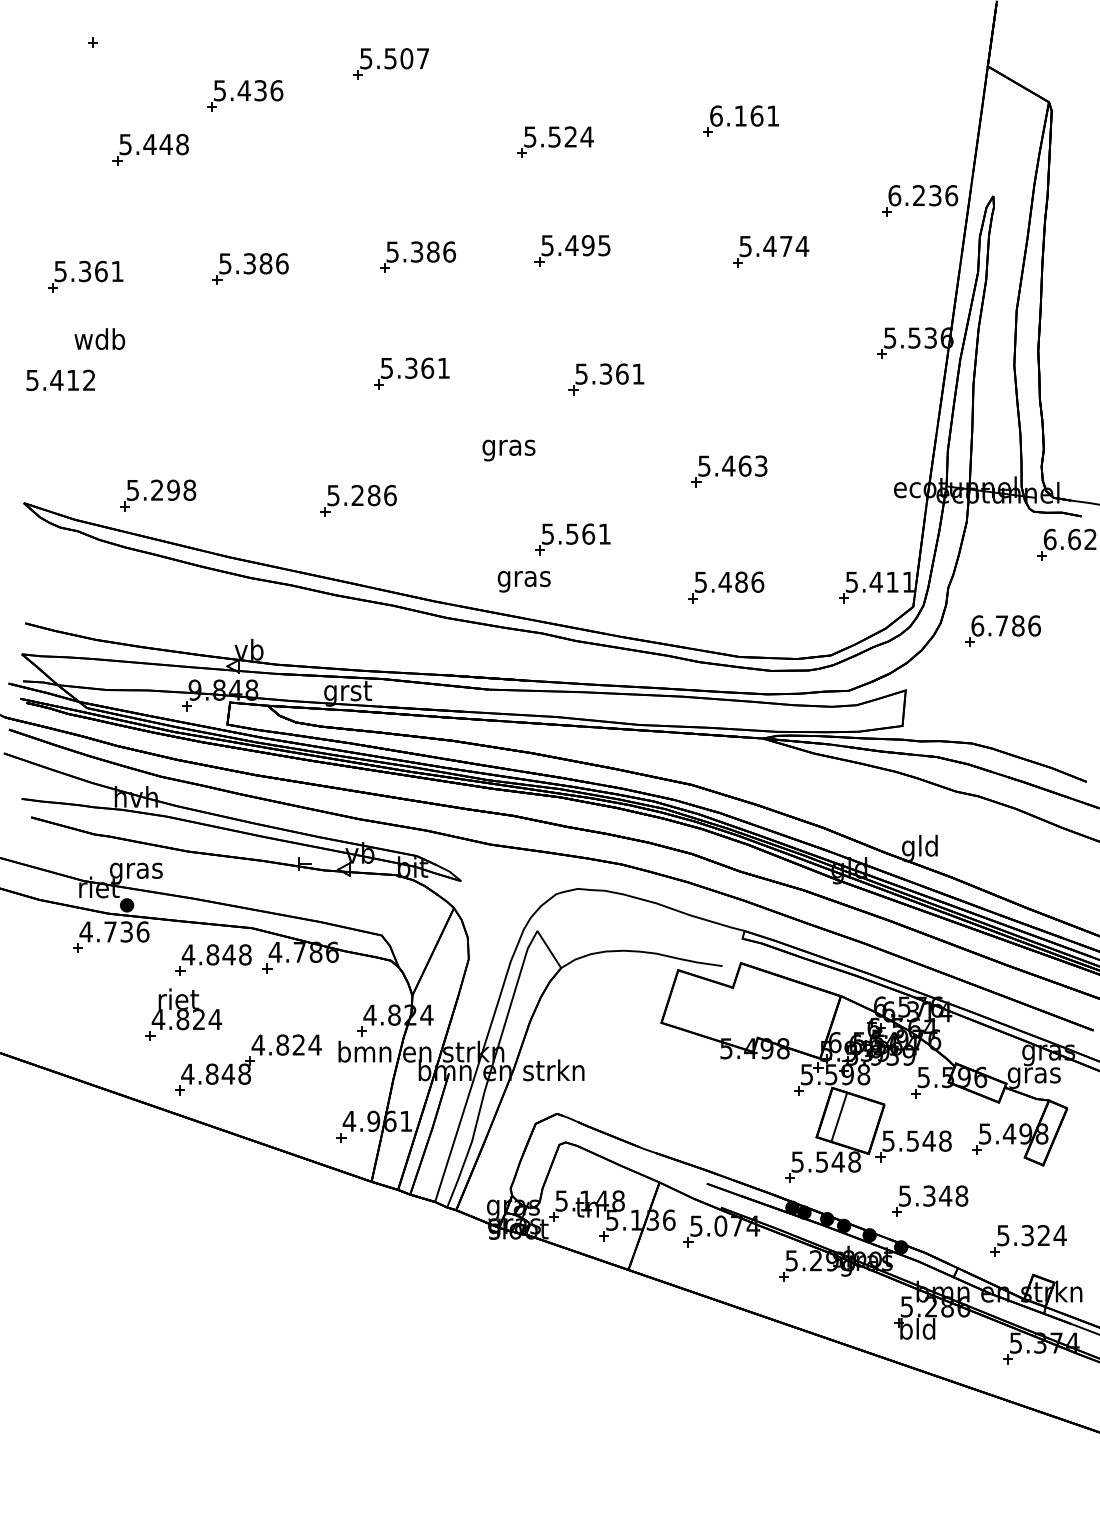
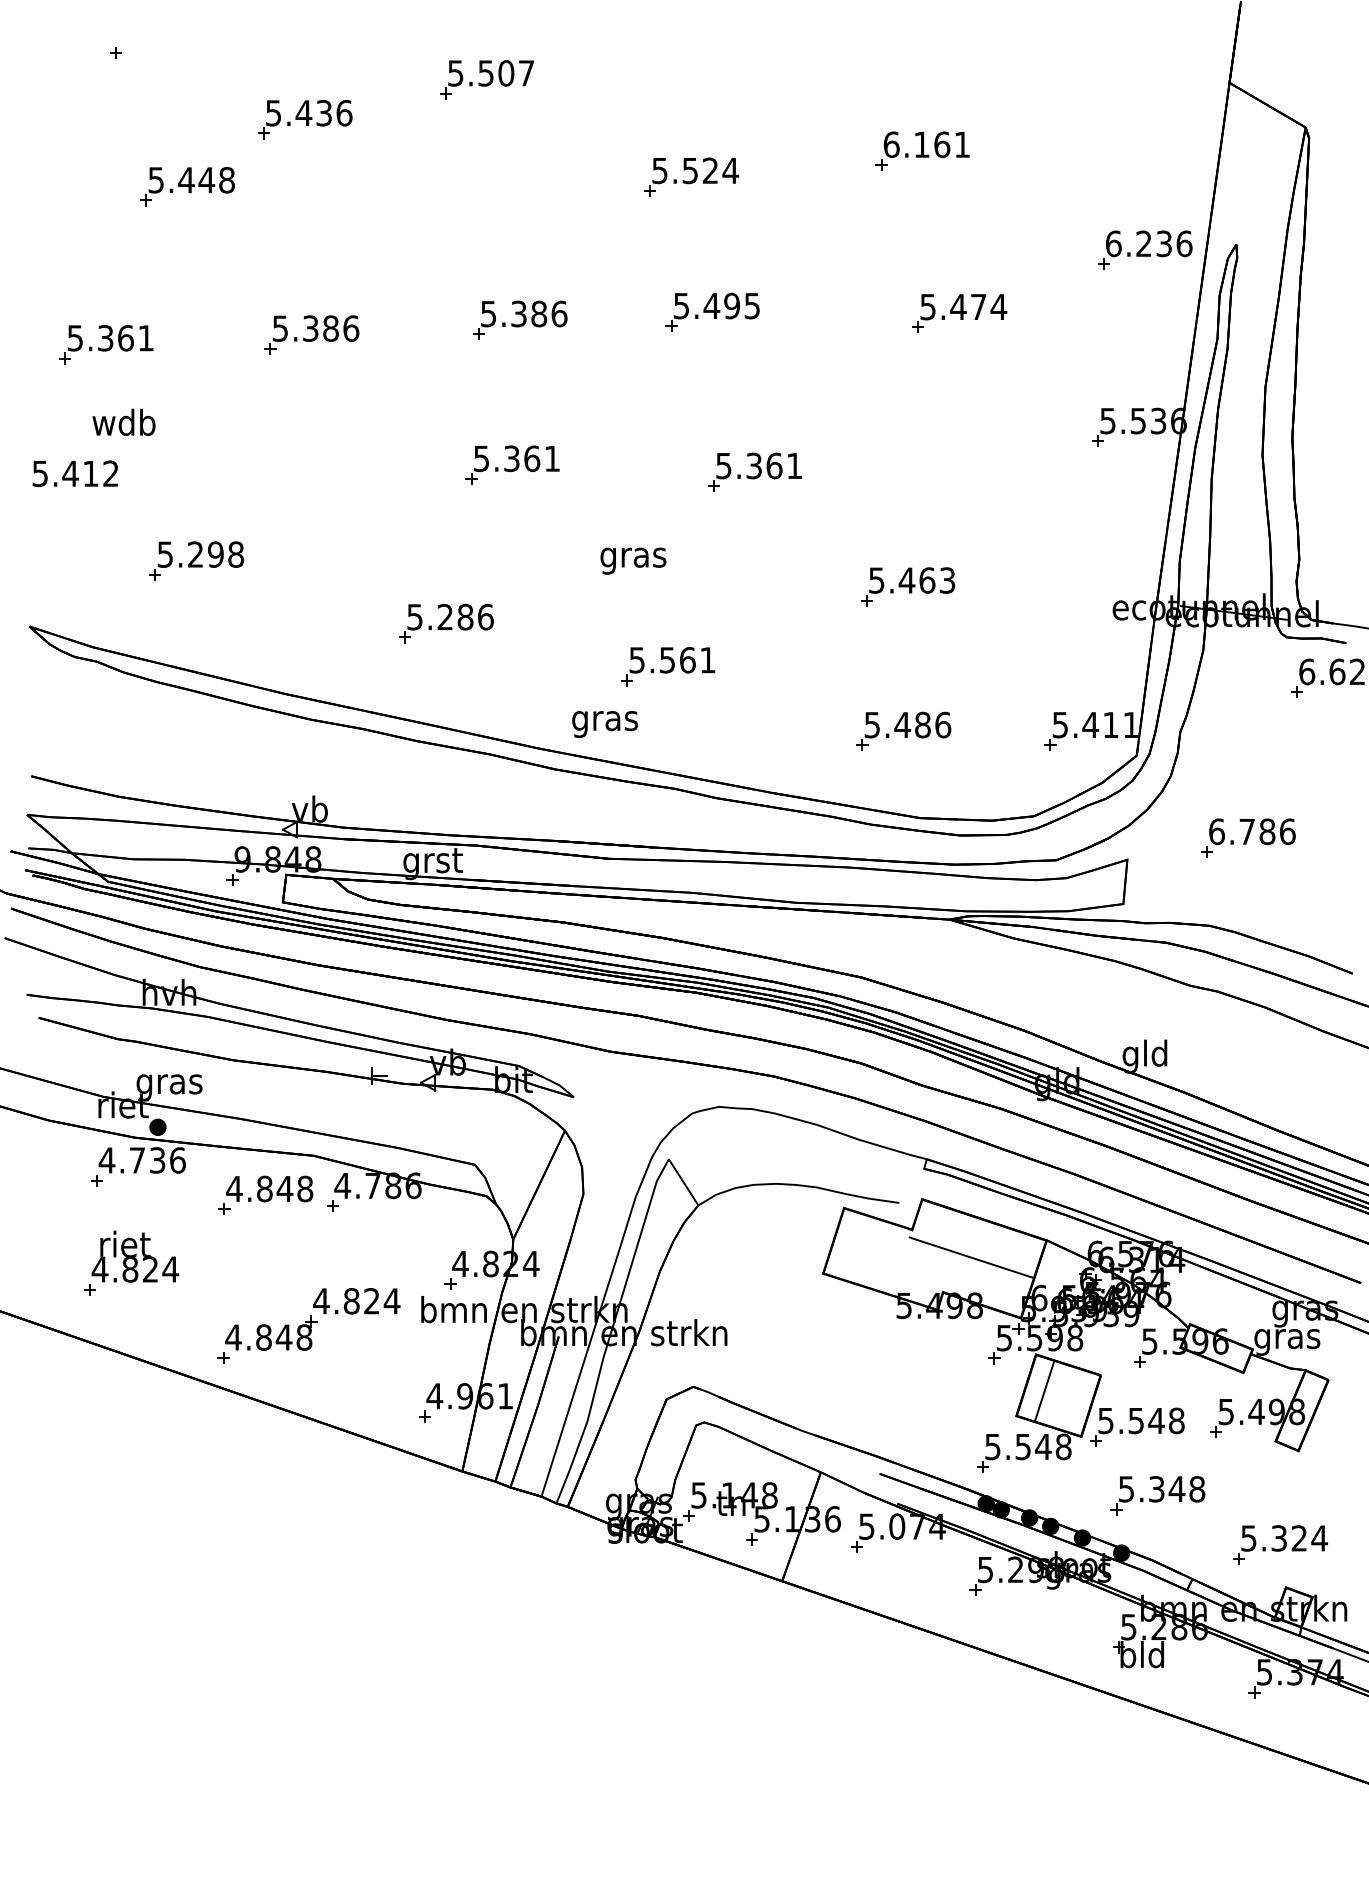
part: (158, 495) -> (197, 561), moved
part: (572, 539) -> (667, 666), moved
text: (523, 581) -> (604, 724), moved
part: (1002, 630) -> (1247, 837), moved
line: (780, 1009) -> (971, 1256), added
part: (183, 1014) -> (131, 1263), moved

